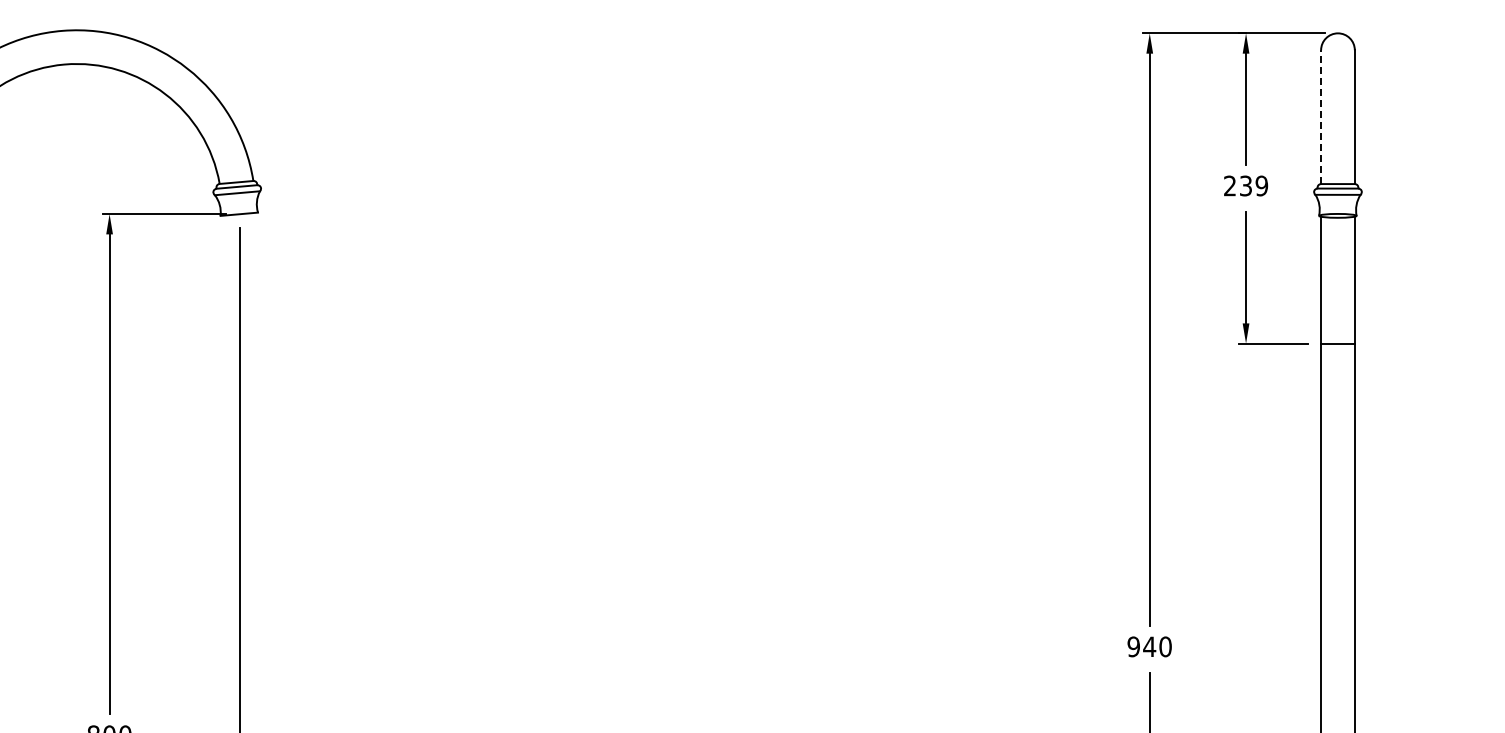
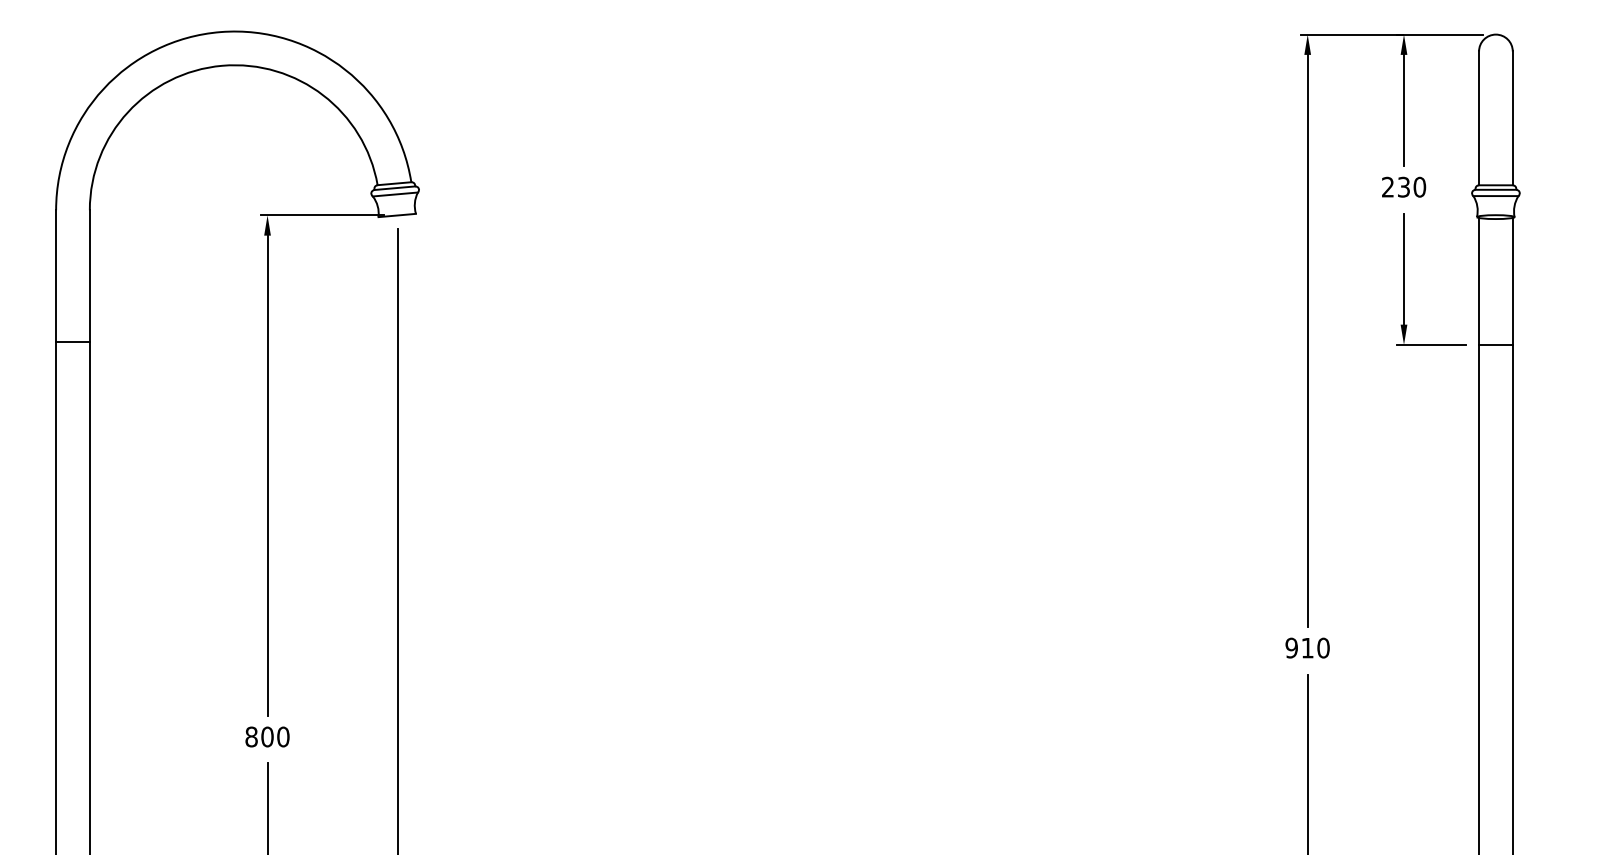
line: (1321, 117) -> (1479, 118), dashed -> solid
text: (1261, 186) -> (1419, 187), 239 -> 230
text: (1149, 647) -> (1307, 648), 940 -> 910

